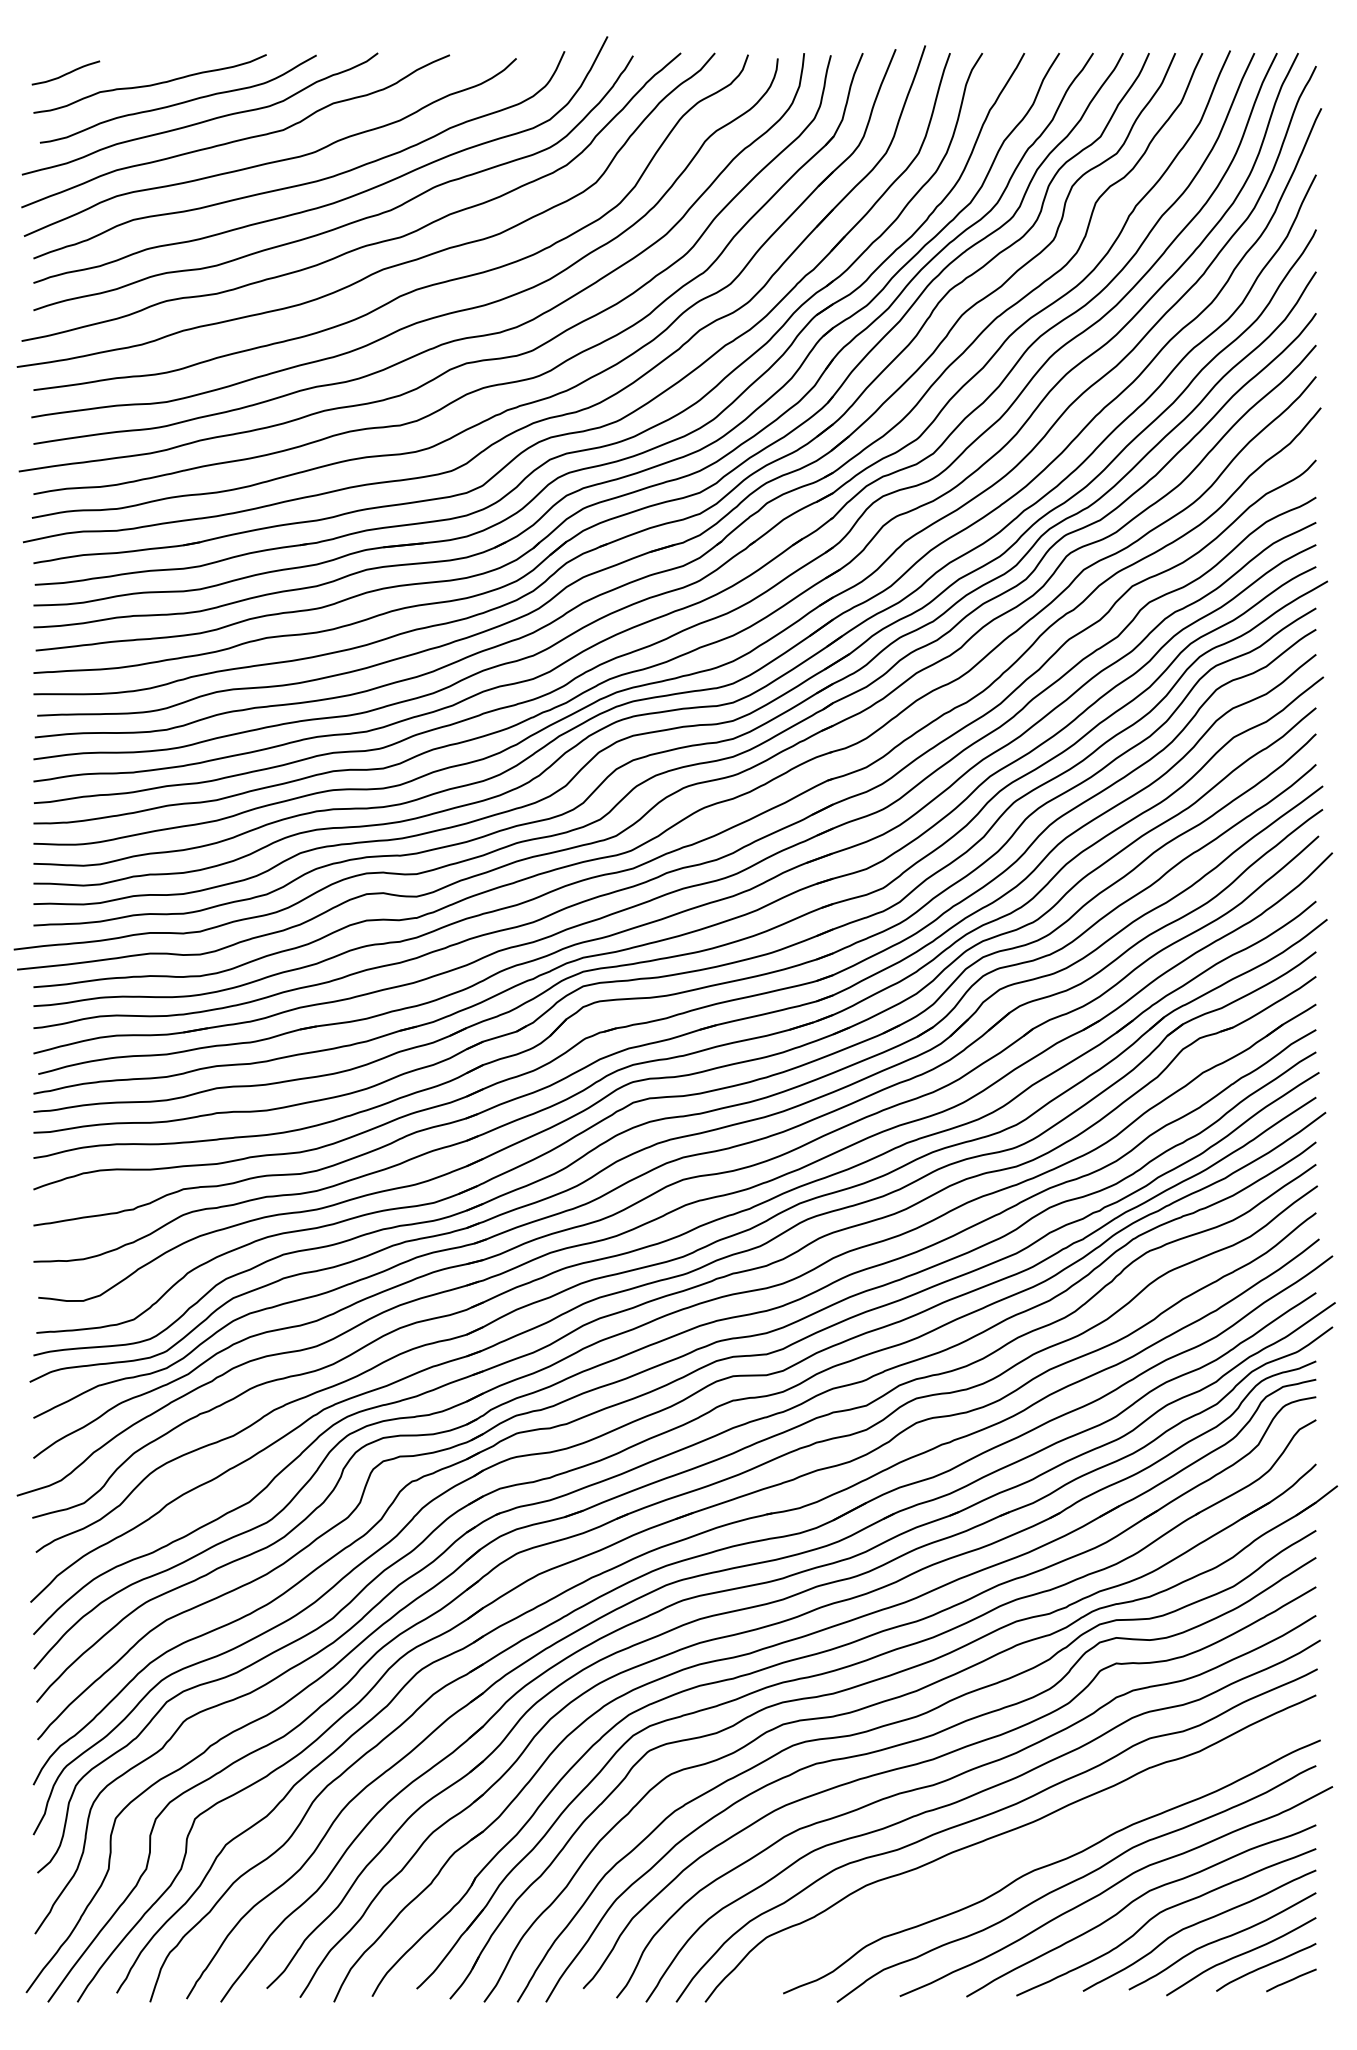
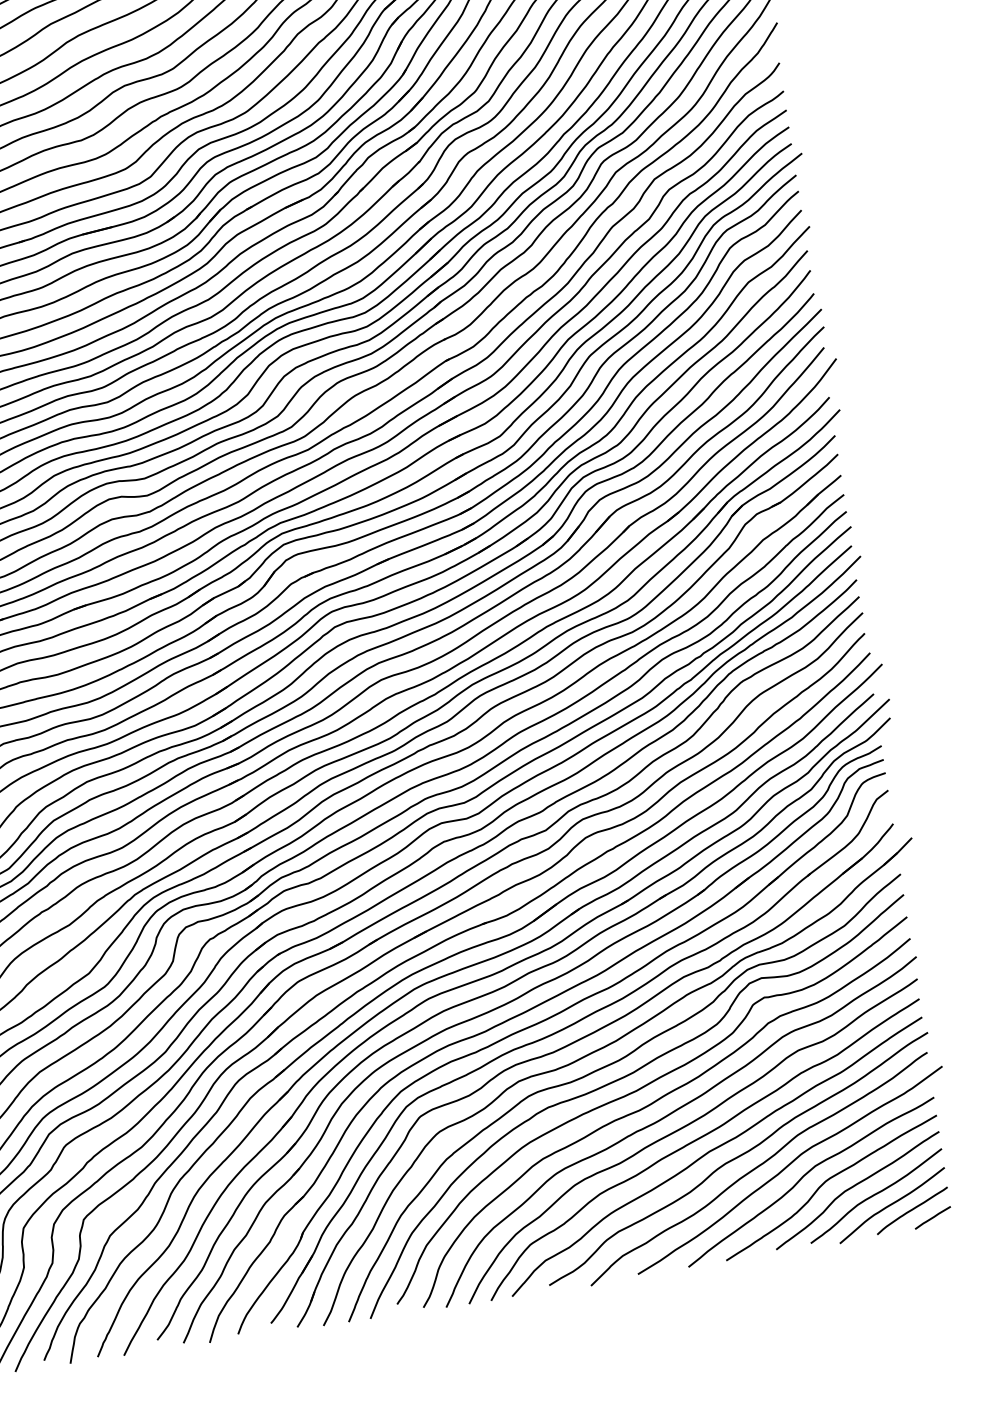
curve: (1020, 1851) -> (713, 1150), added

